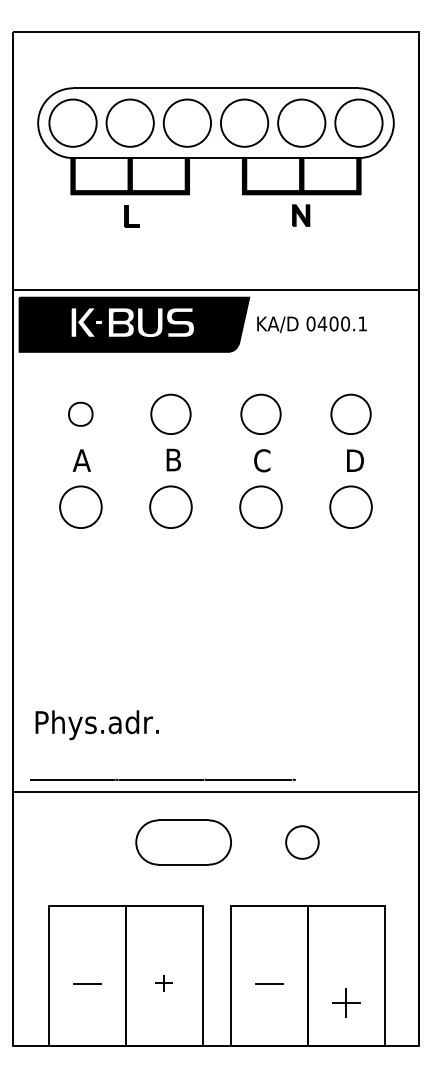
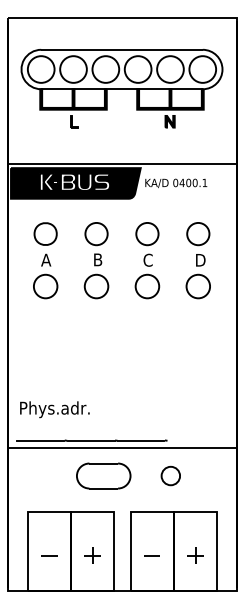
part: (80, 413) -> (45, 233), size x1.67
part: (163, 983) -> (92, 555), size x1.67
part: (346, 1002) -> (195, 555), moved

